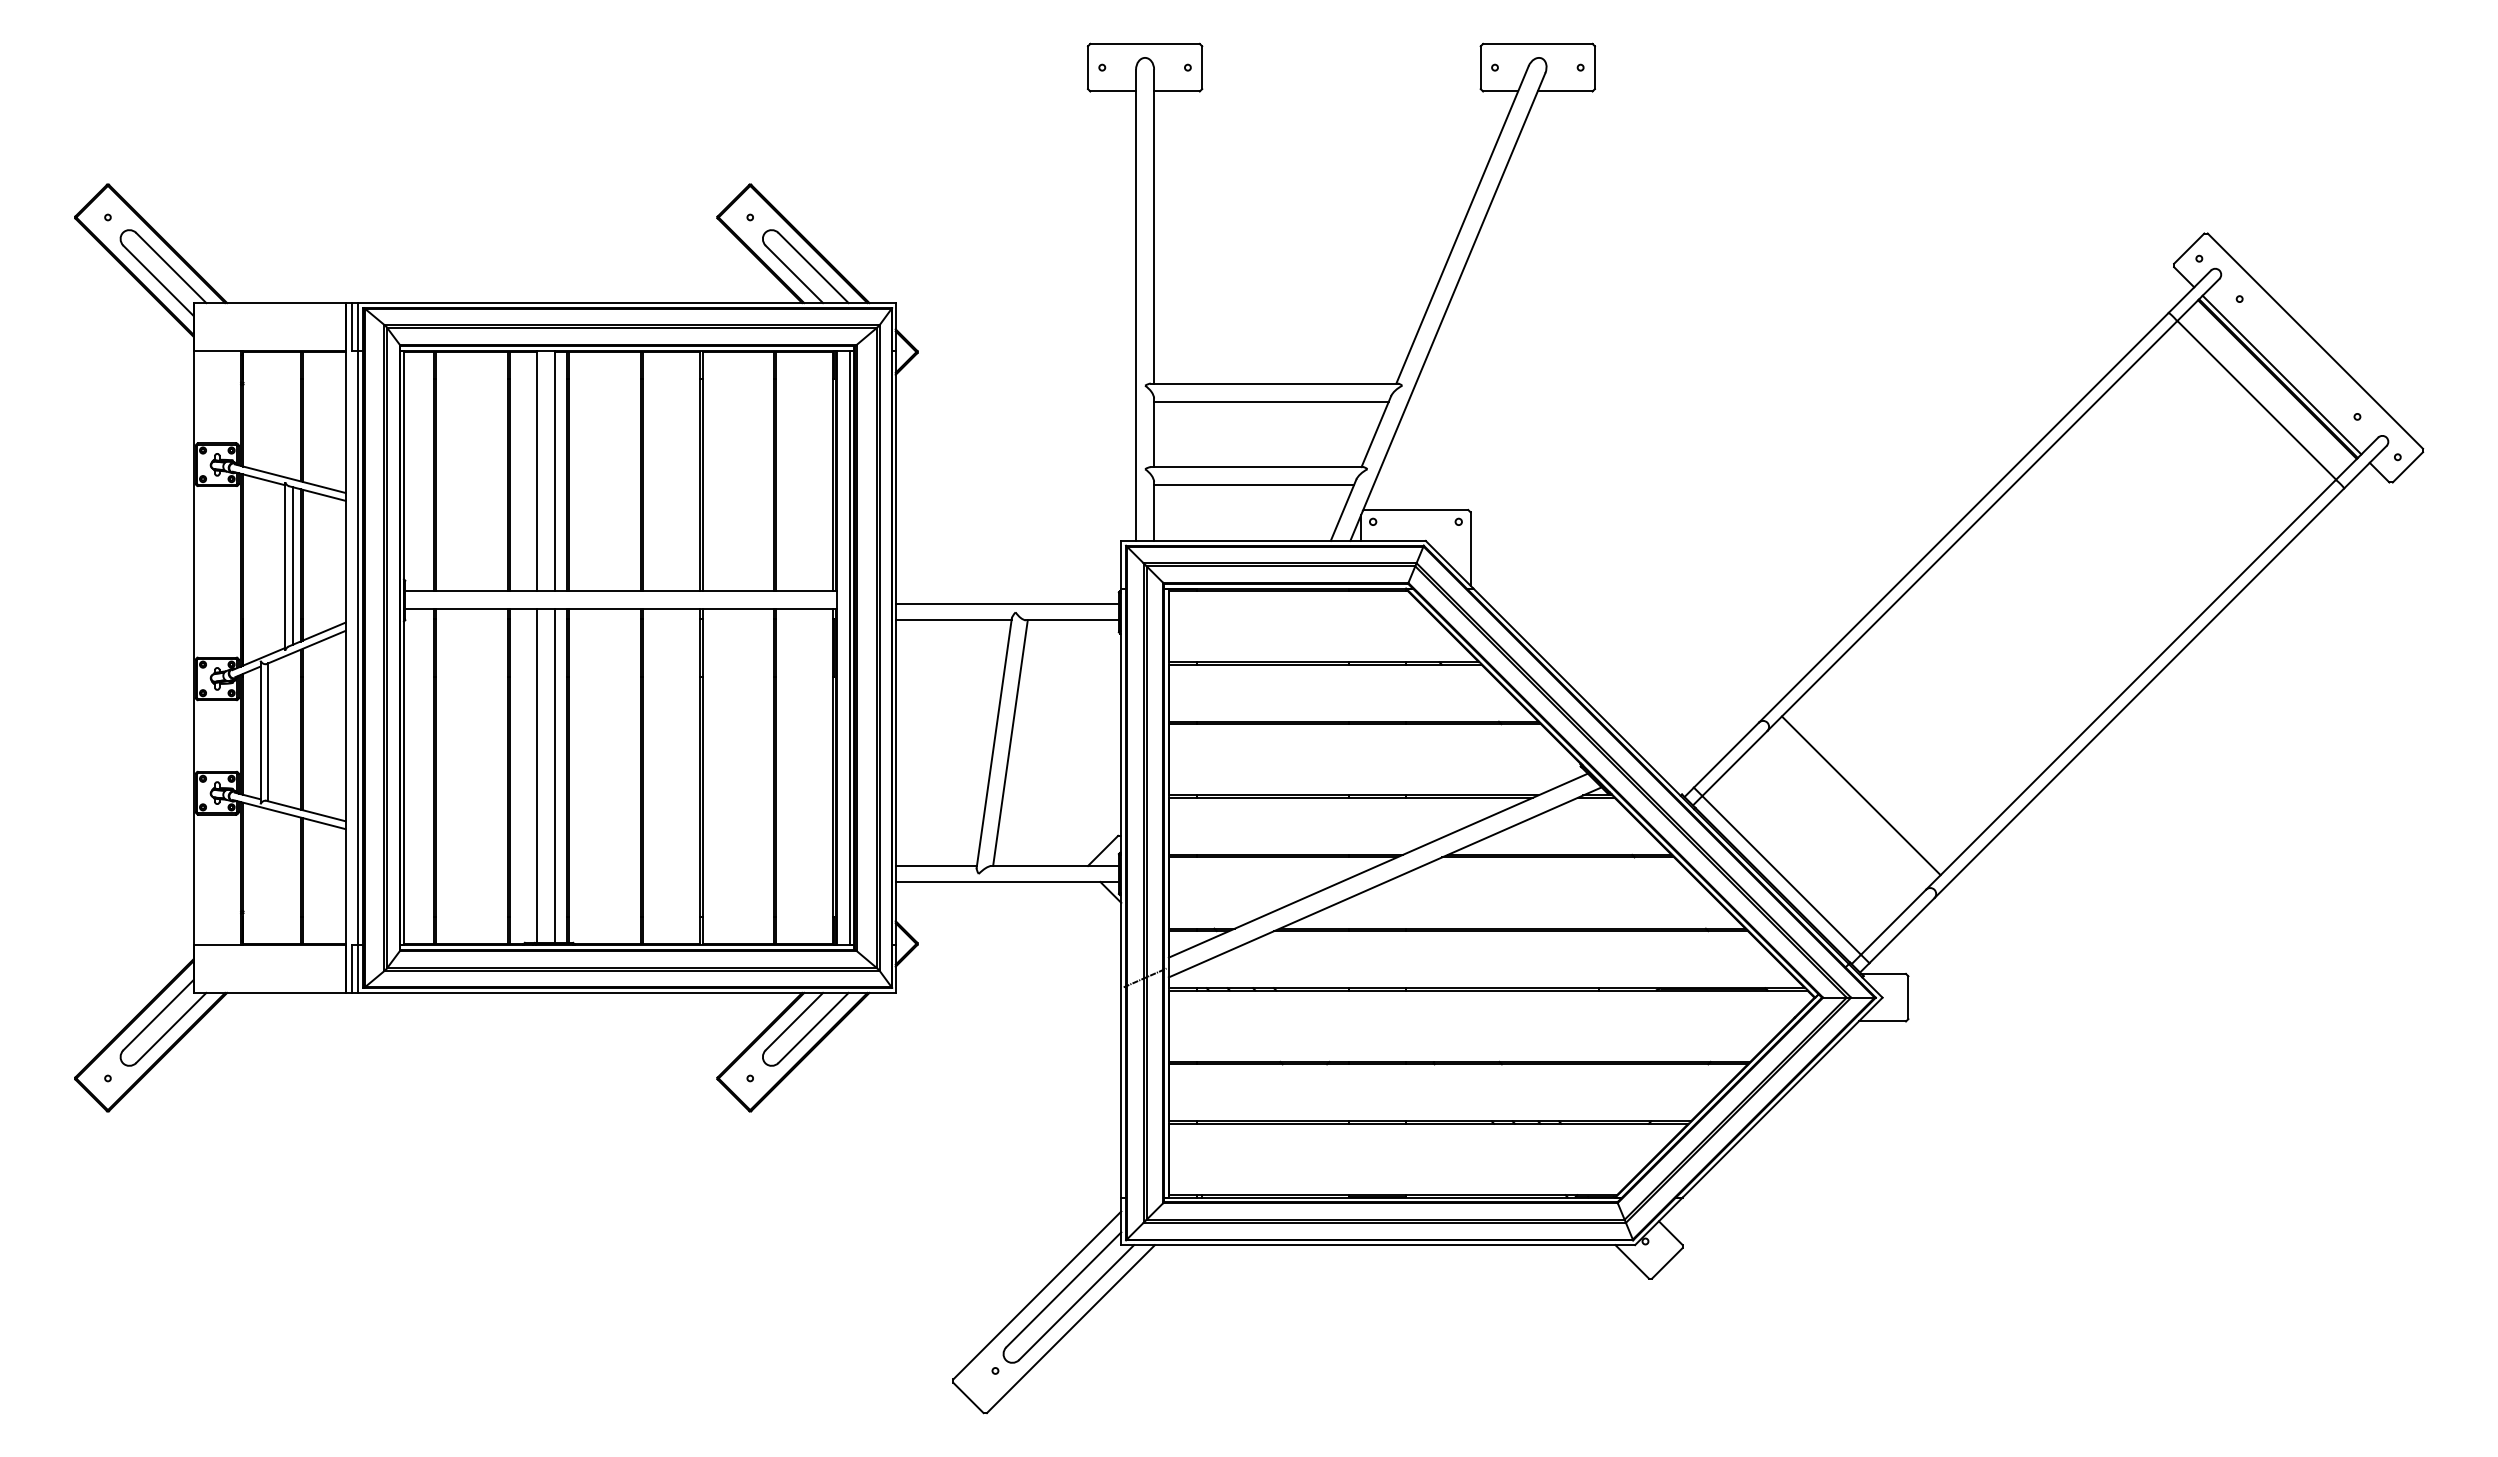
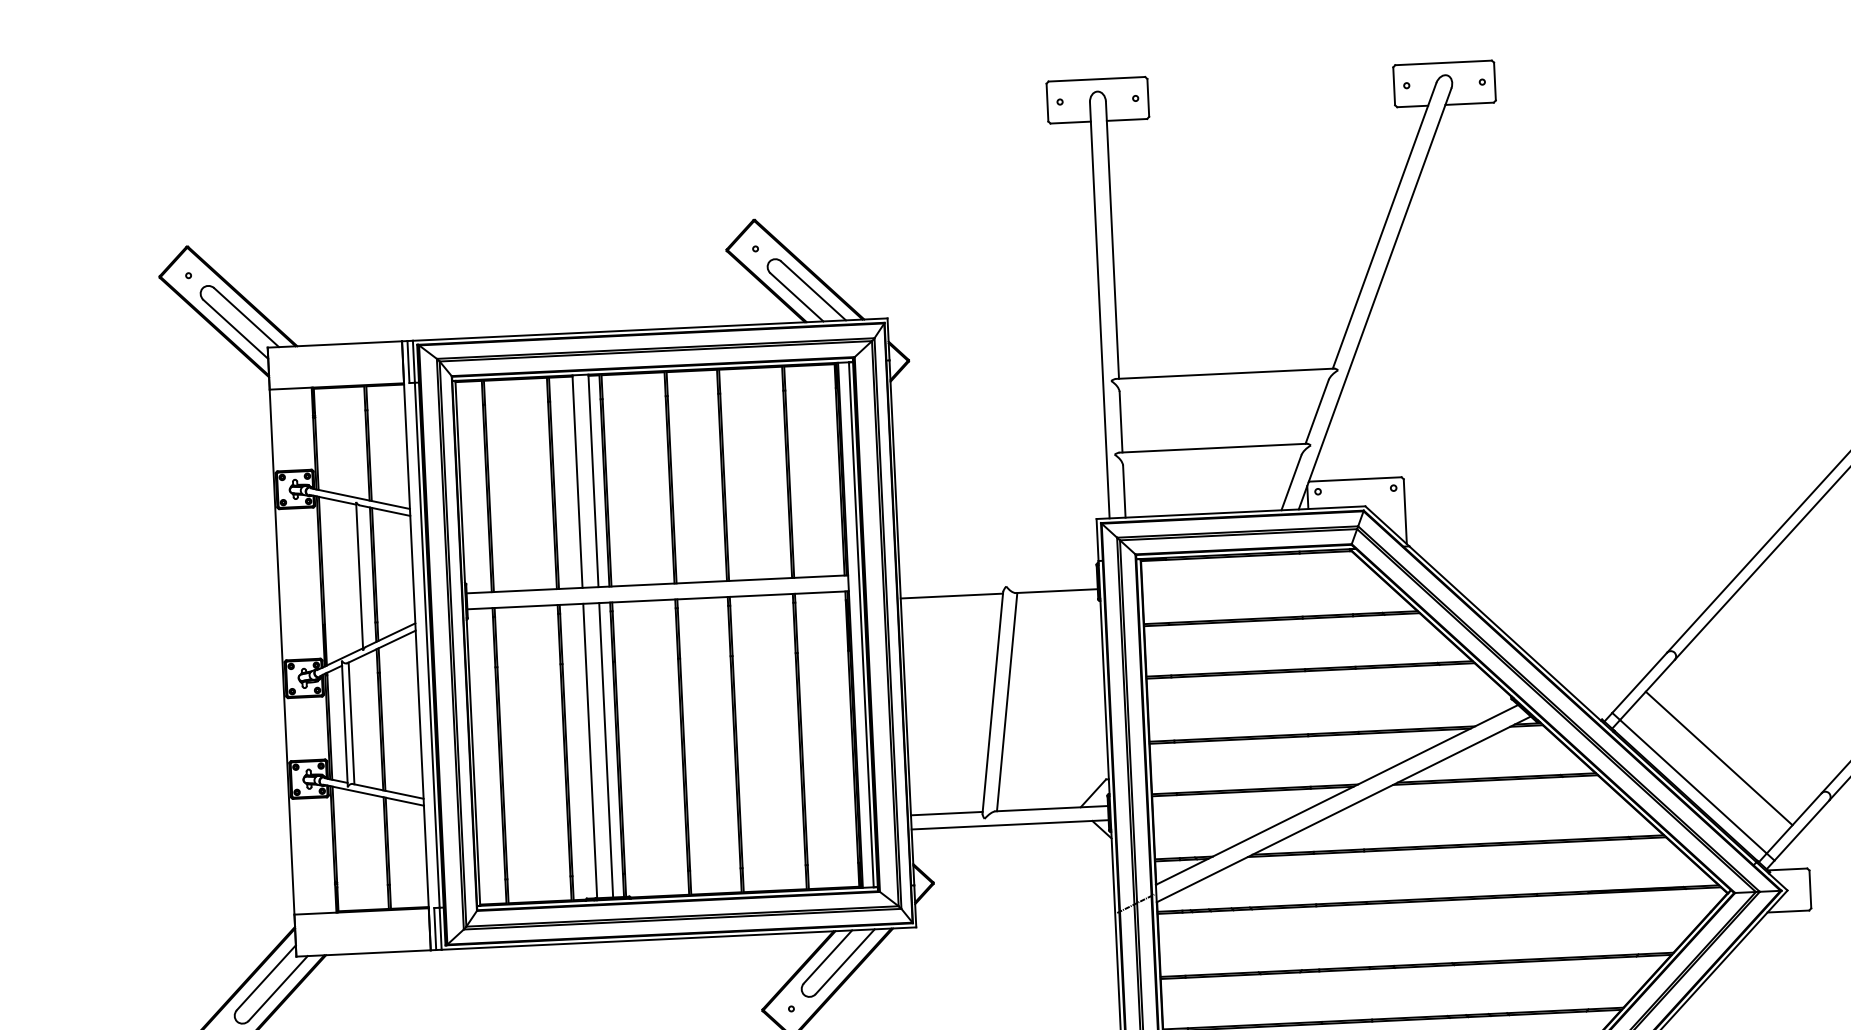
line: (1271, 401) -> (1223, 389), removed
line: (1254, 485) -> (1211, 464), removed
line: (292, 565) -> (365, 575), removed
line: (1006, 604) -> (997, 579), removed
line: (1860, 795) -> (1718, 758), moved

